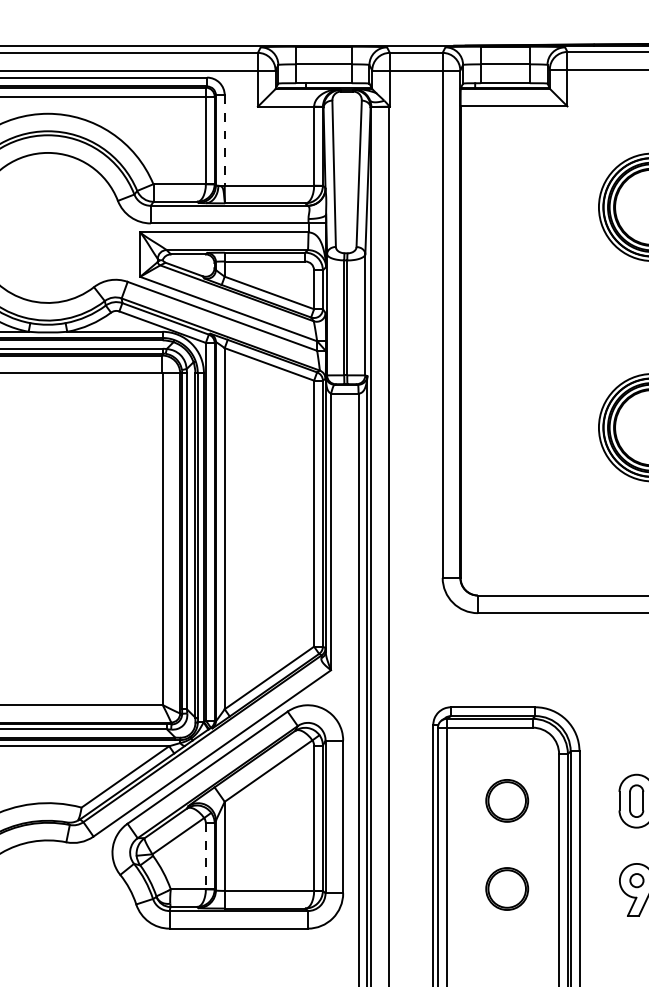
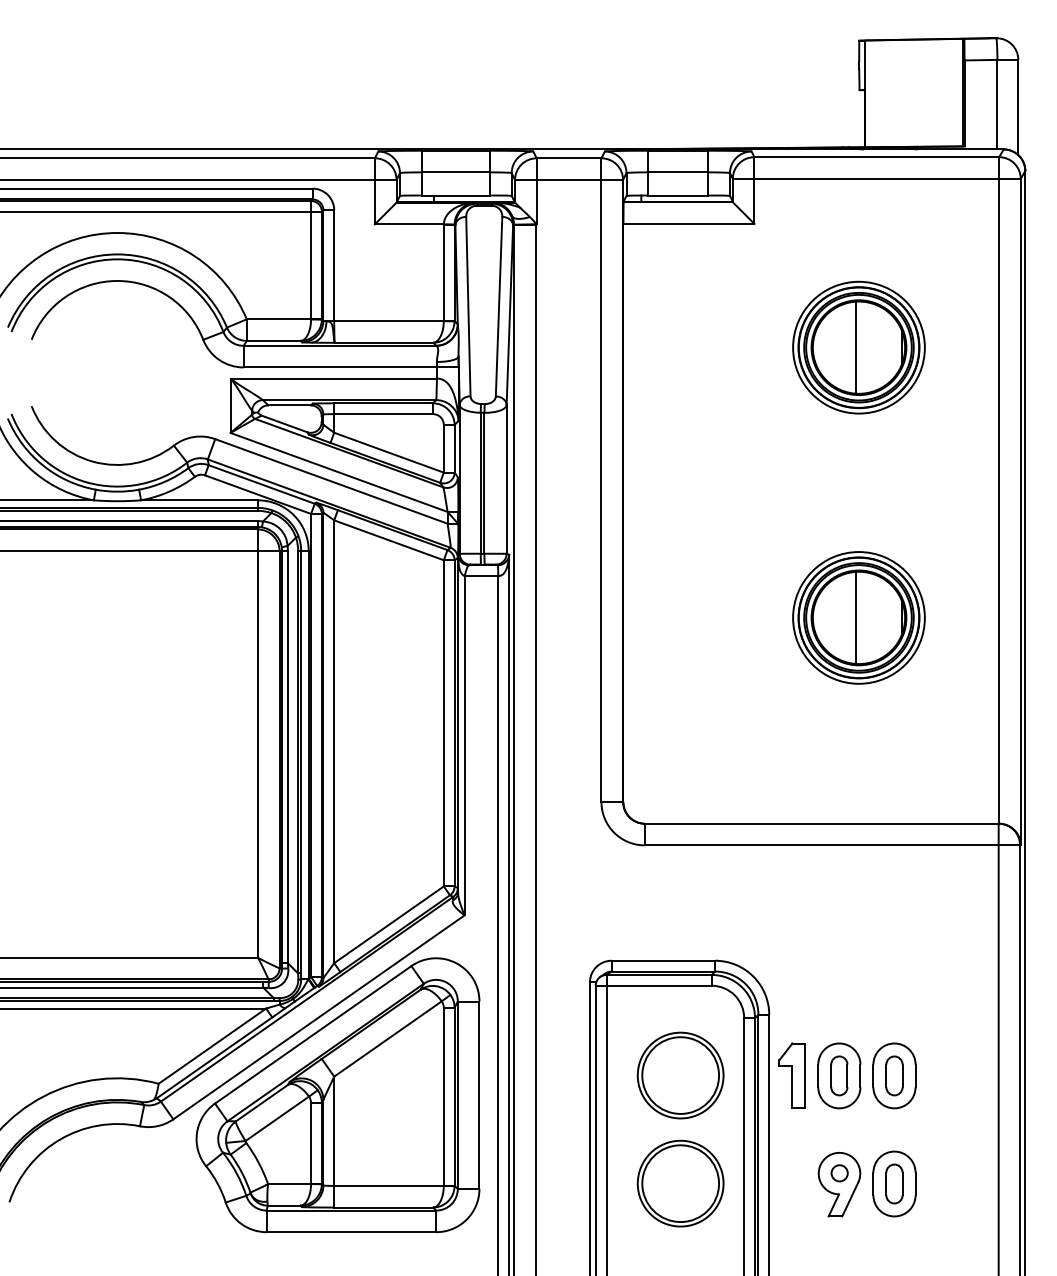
line: (224, 141) -> (334, 266), dashed -> solid
part: (507, 800) -> (680, 1075), size x1.67
part: (597, 800) -> (791, 1075), added
line: (206, 856) -> (311, 1143), dashed -> solid
part: (507, 888) -> (680, 1183), size x1.67

